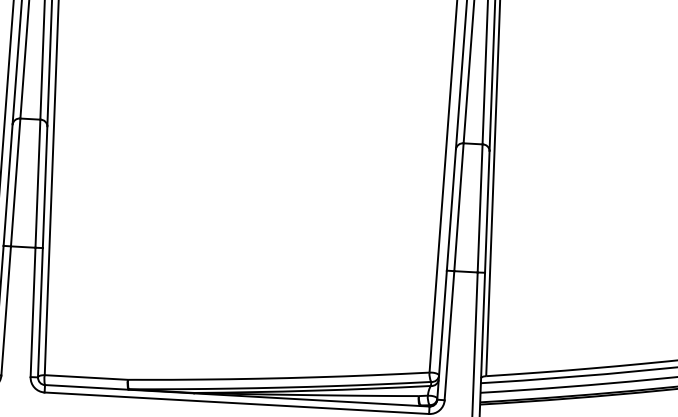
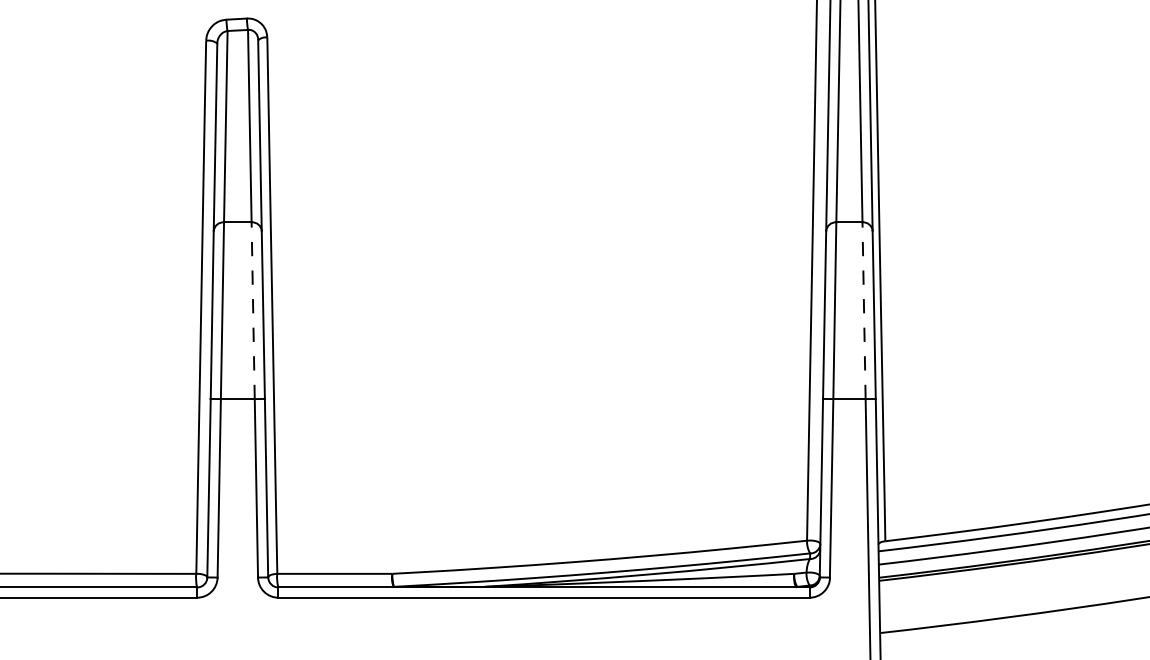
line: (38, 183) -> (253, 310), solid -> dashed
line: (480, 208) -> (864, 310), solid -> dashed

